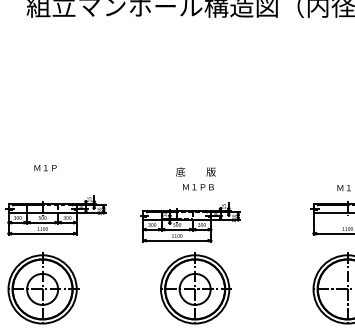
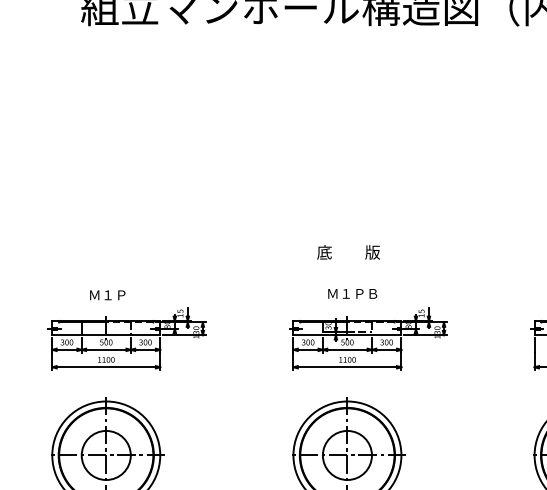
text: (45, 168) -> (107, 295), moved
text: (195, 171) -> (347, 251), moved
part: (190, 222) -> (368, 338), moved

